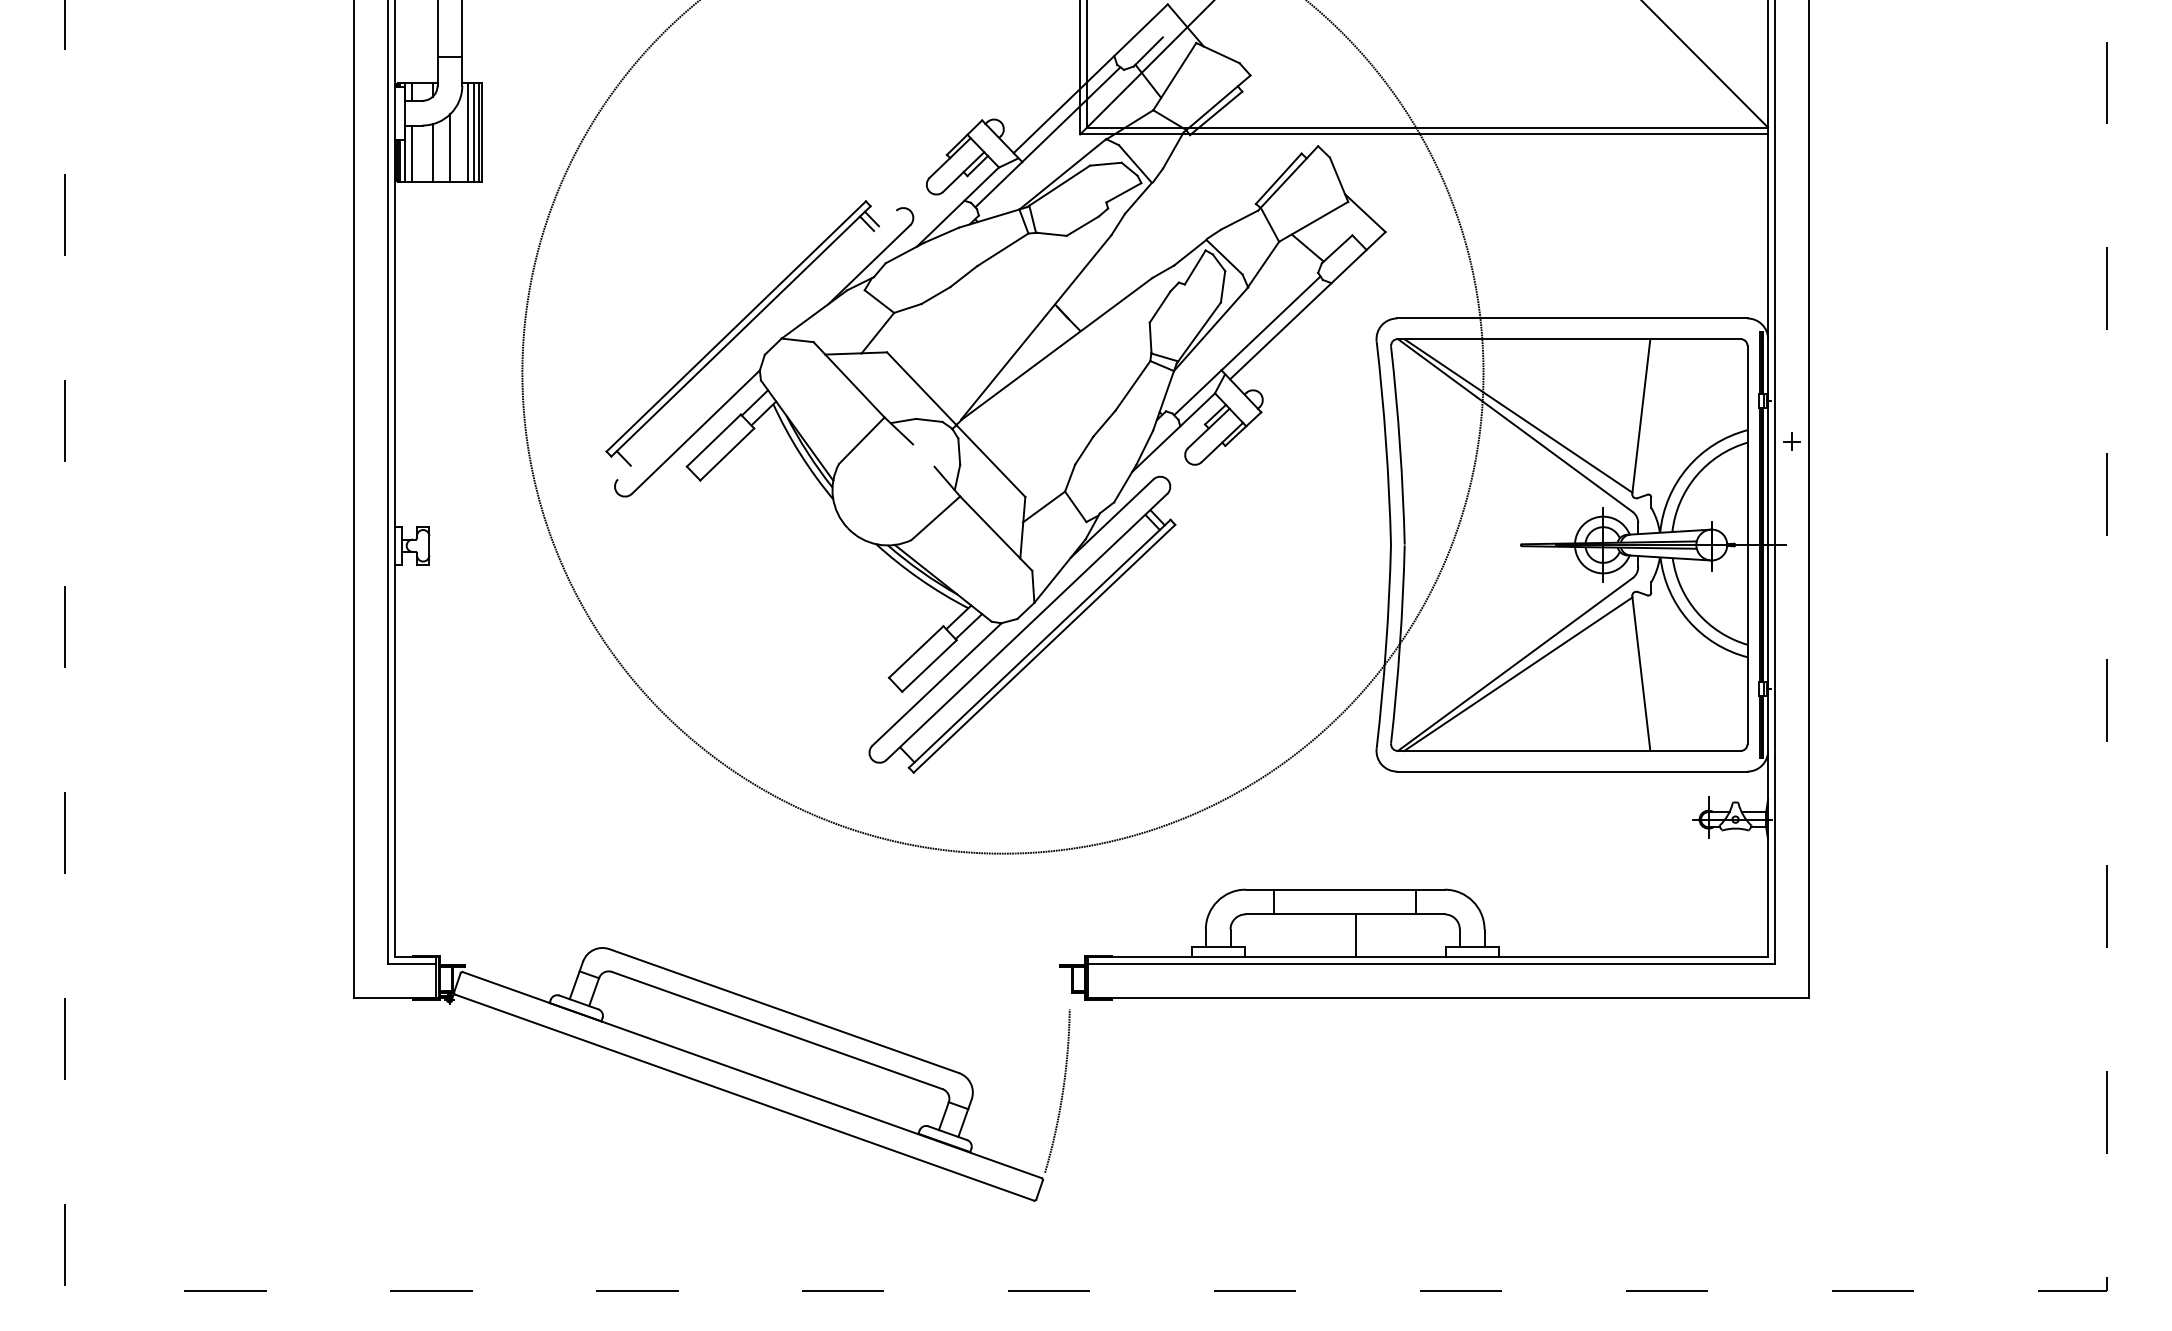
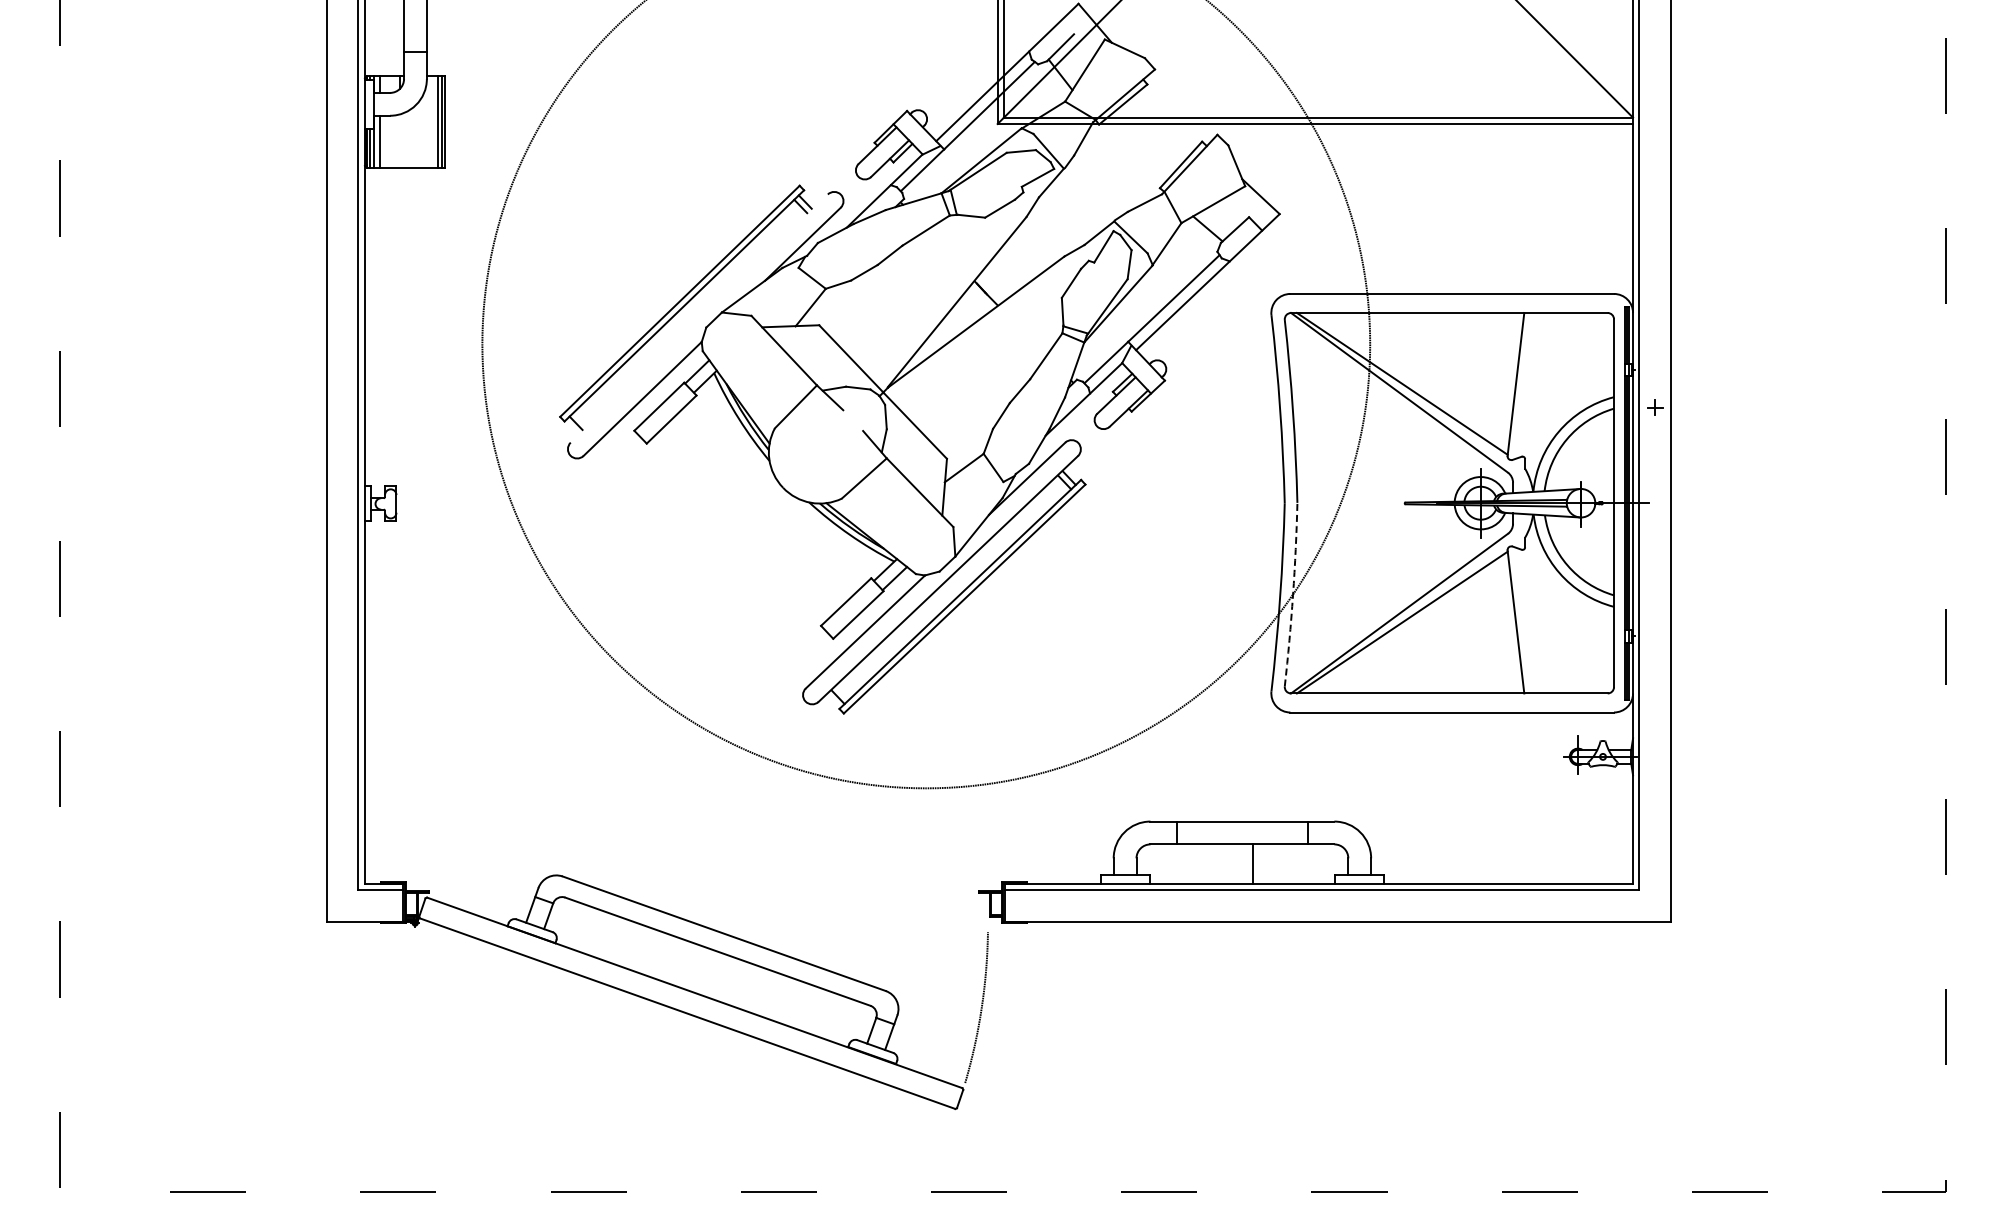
line: (467, 132) -> (431, 122), removed
line: (449, 148) -> (415, 136), removed
line: (432, 153) -> (399, 141), removed
arc: (1400, 644) -> (1293, 595), solid -> dashed

